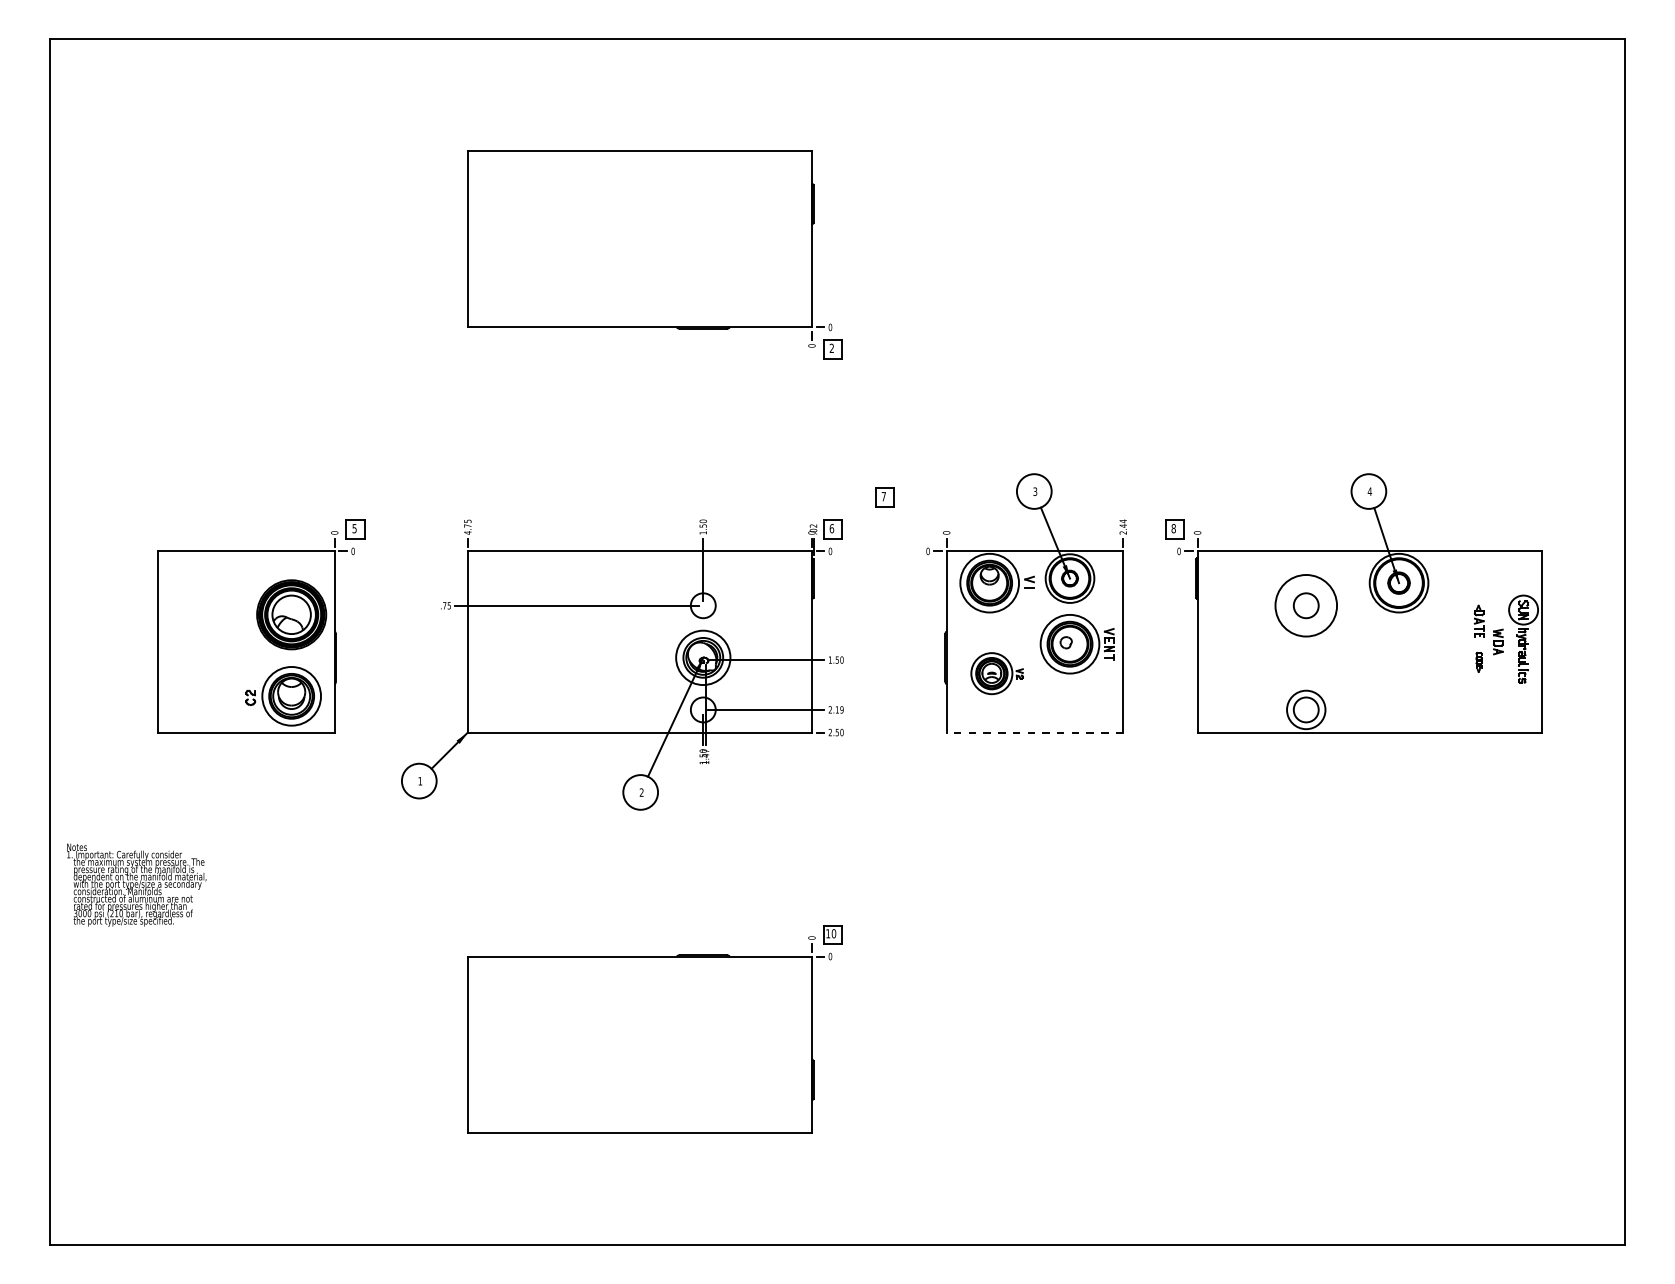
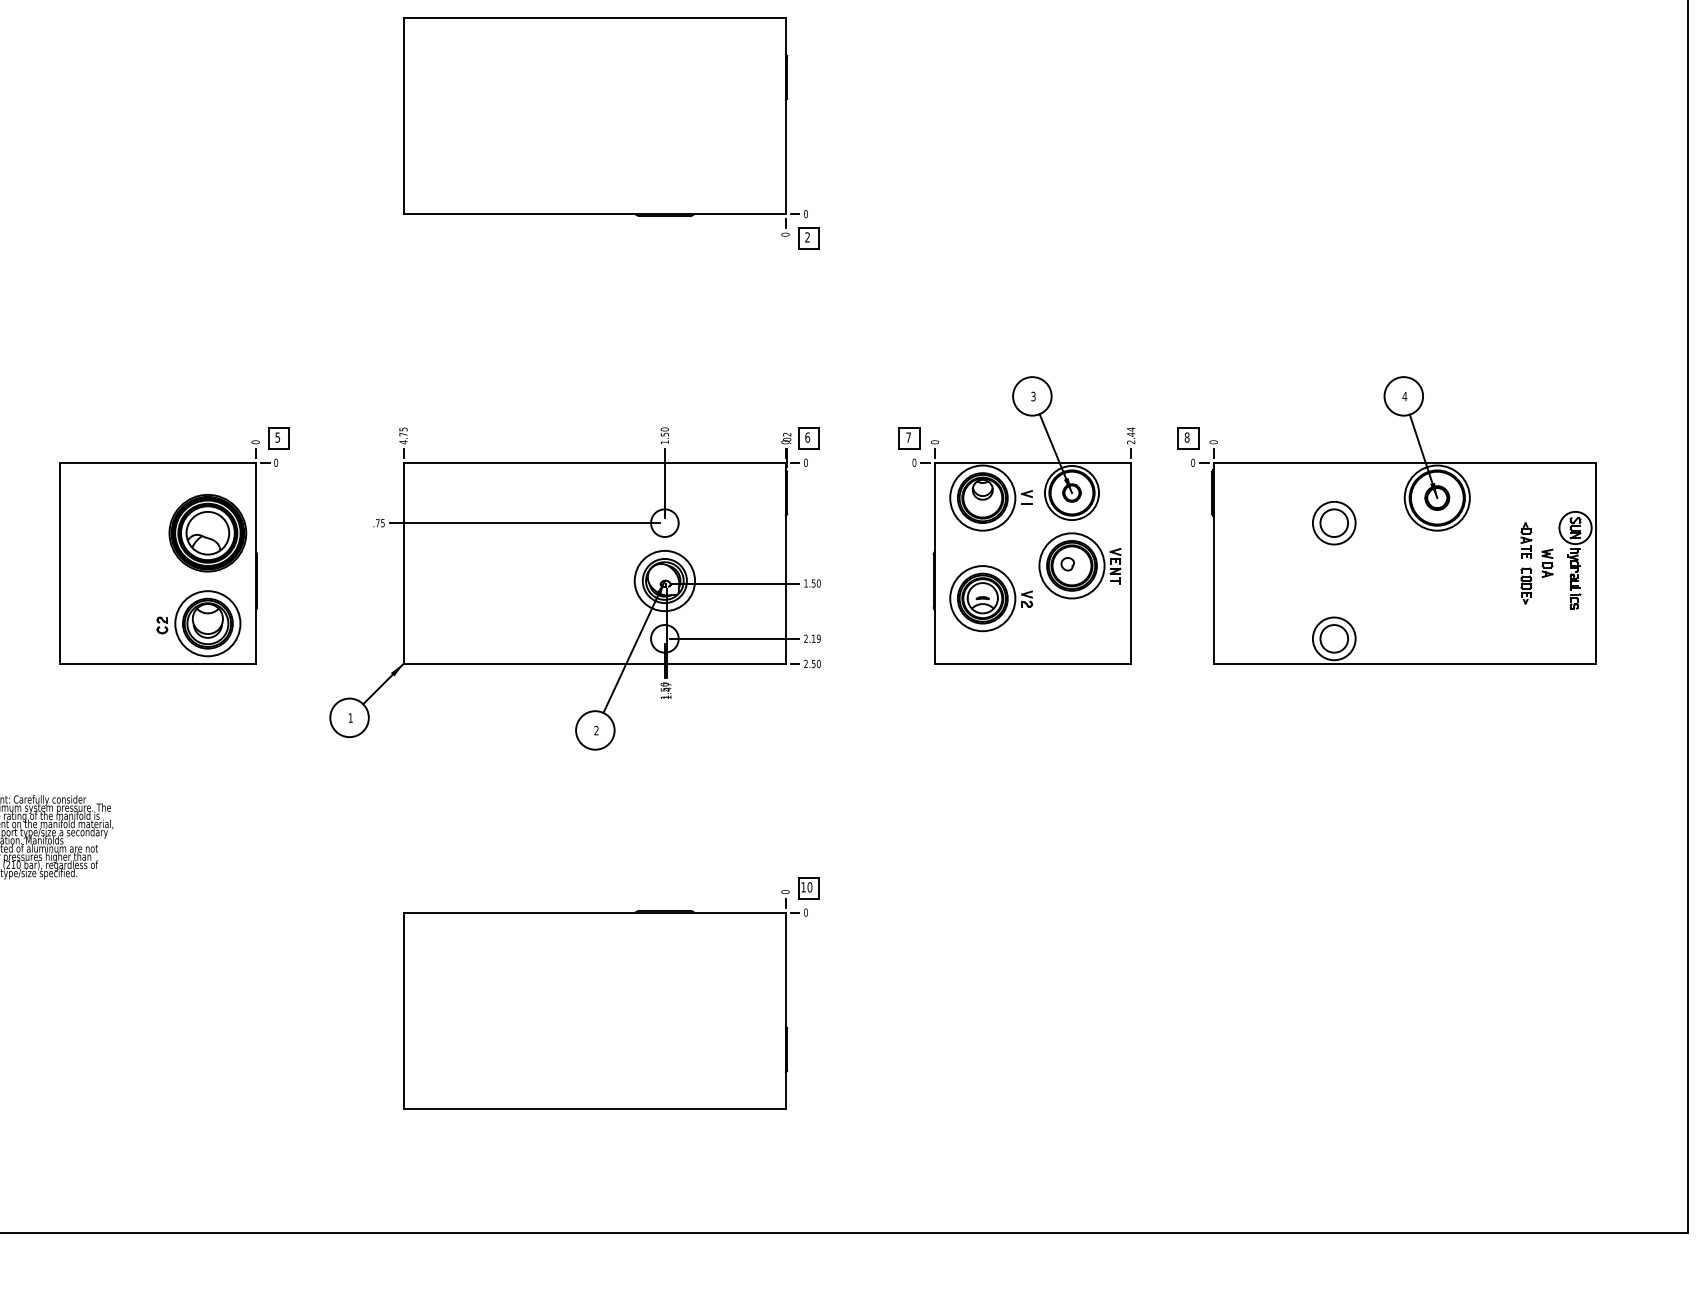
part: (884, 497) -> (909, 438), moved
circle: (1306, 605) -> (1334, 522), size x0.62
part: (1478, 662) -> (1525, 586), size x1.67
part: (996, 673) -> (990, 598), size x1.43
line: (1034, 732) -> (1032, 663), dashed -> solid

